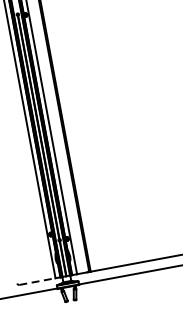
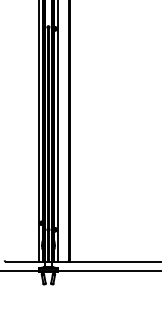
line: (38, 281) -> (23, 262), dashed -> solid

